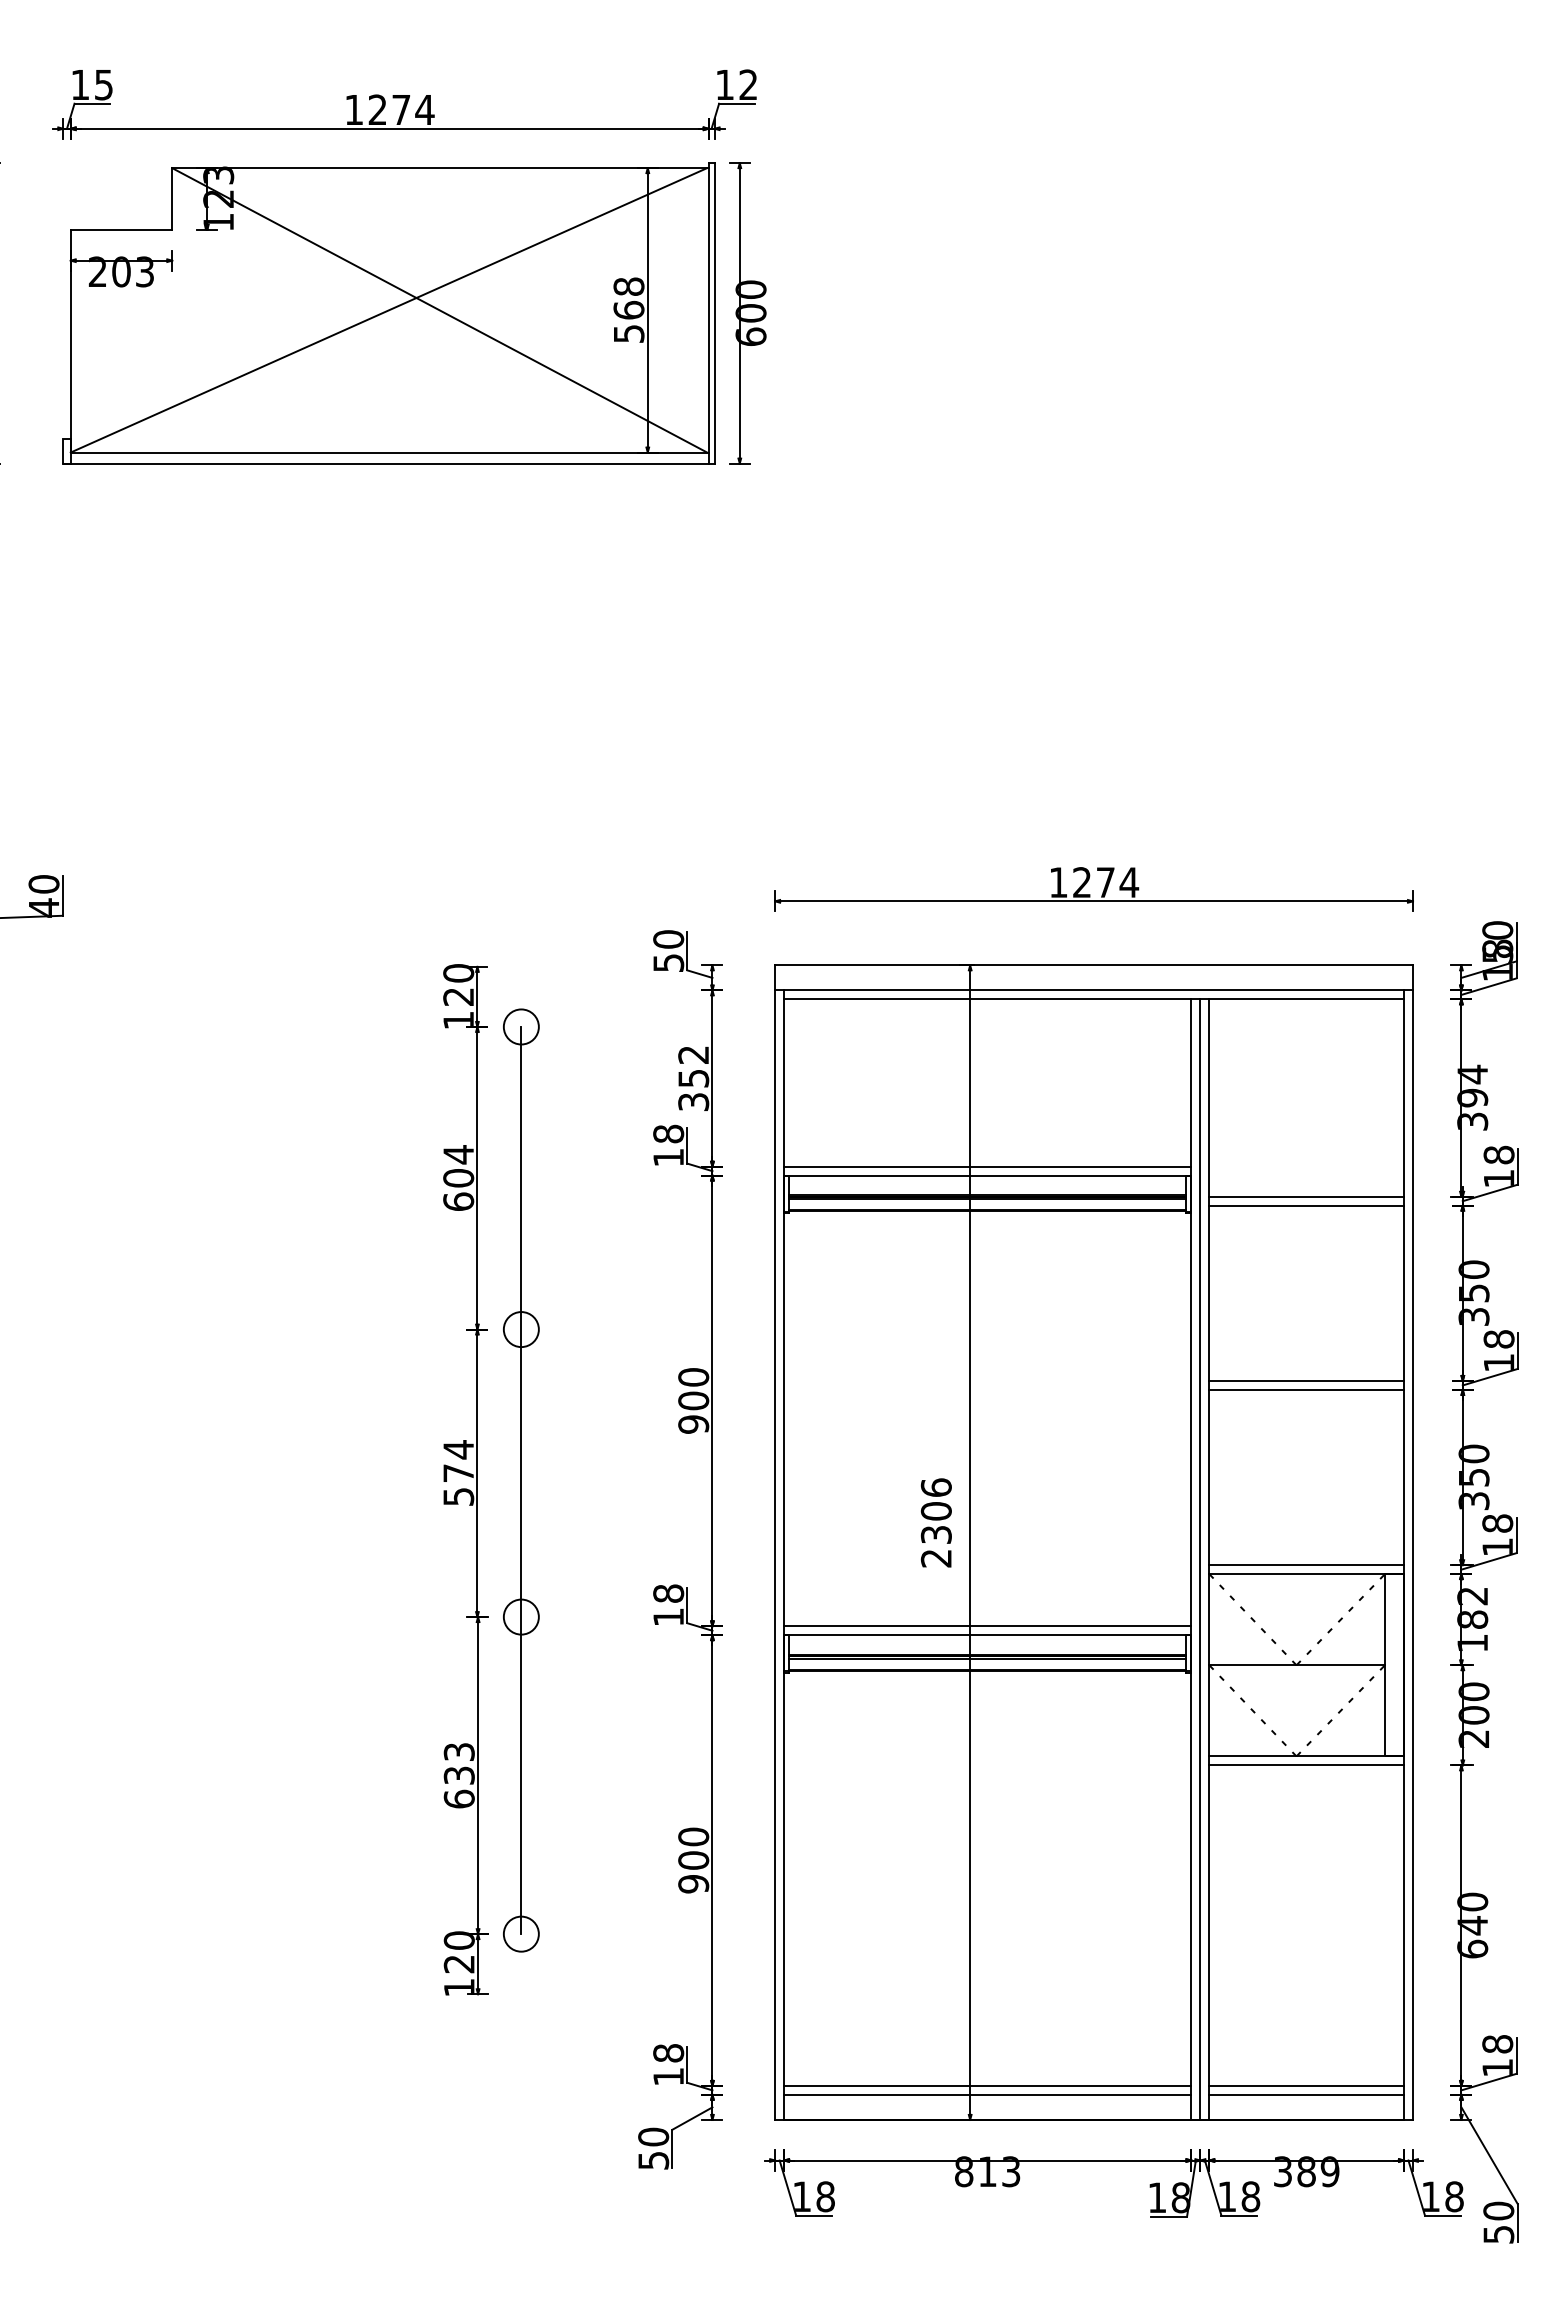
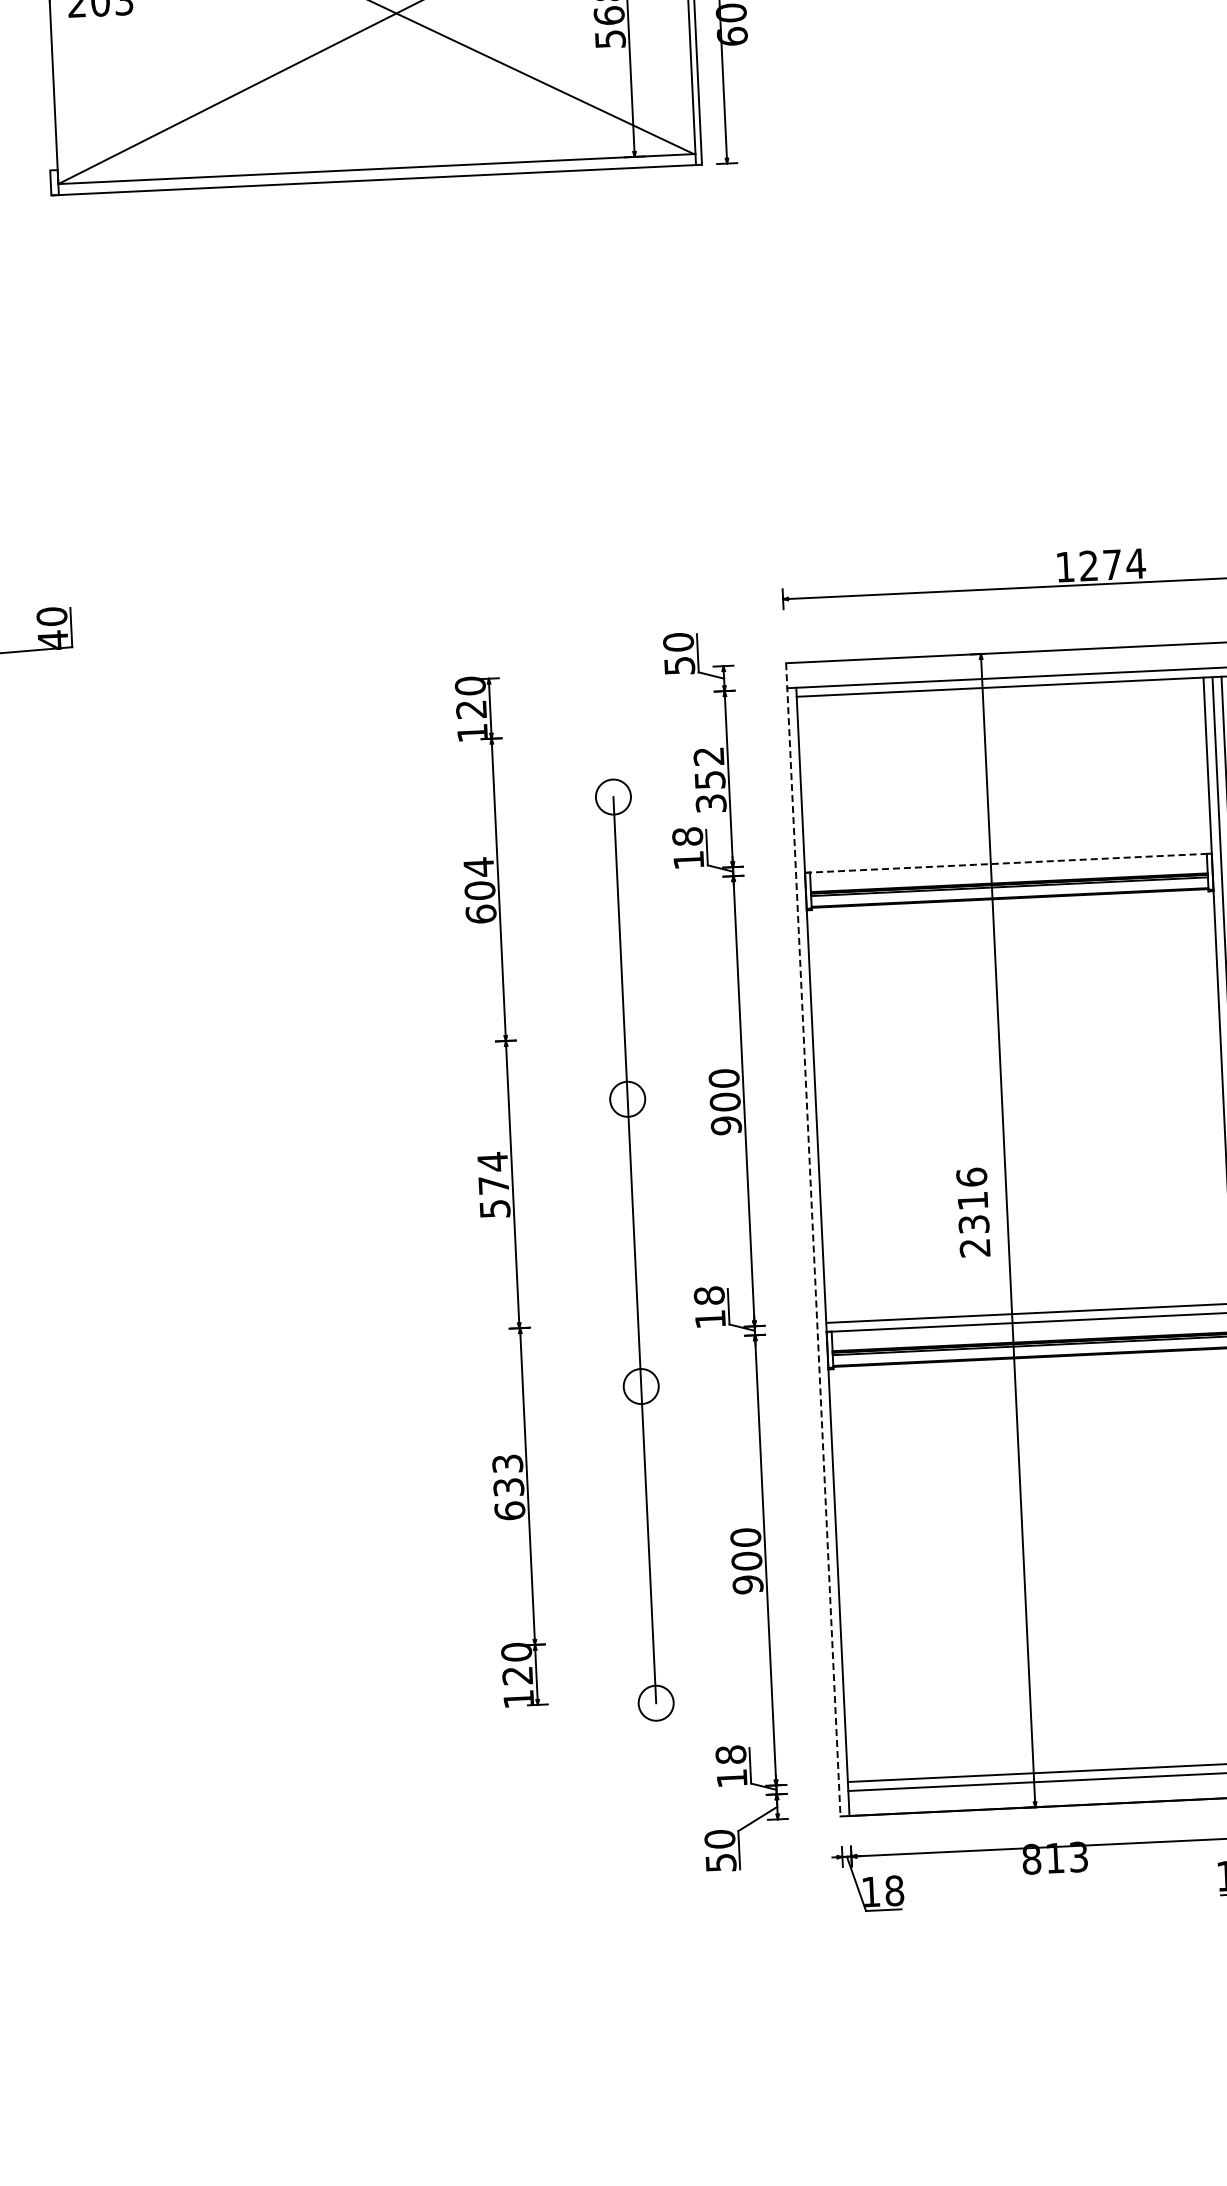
line: (987, 1166) -> (1007, 854), removed
line: (987, 1175) -> (1008, 863), solid -> dashed
part: (521, 1480) -> (634, 1250), moved
text: (935, 1511) -> (972, 1201), 2306 -> 2316
line: (775, 1543) -> (813, 1240), solid -> dashed

